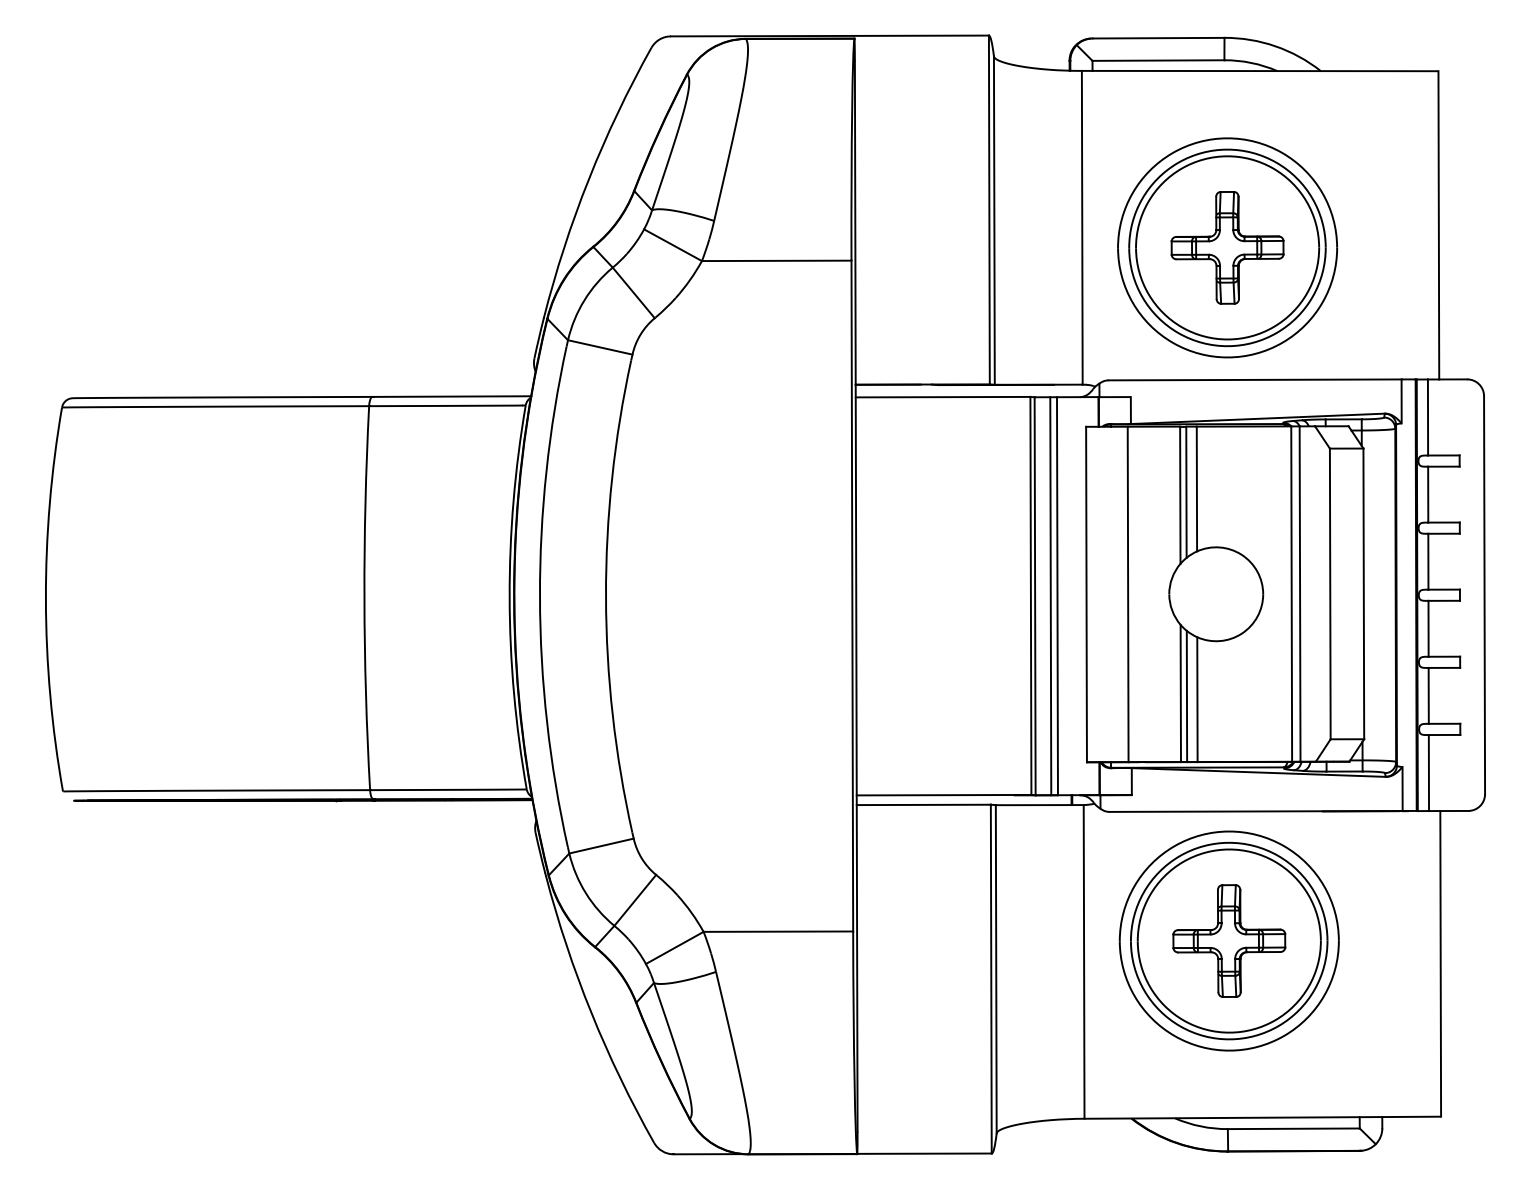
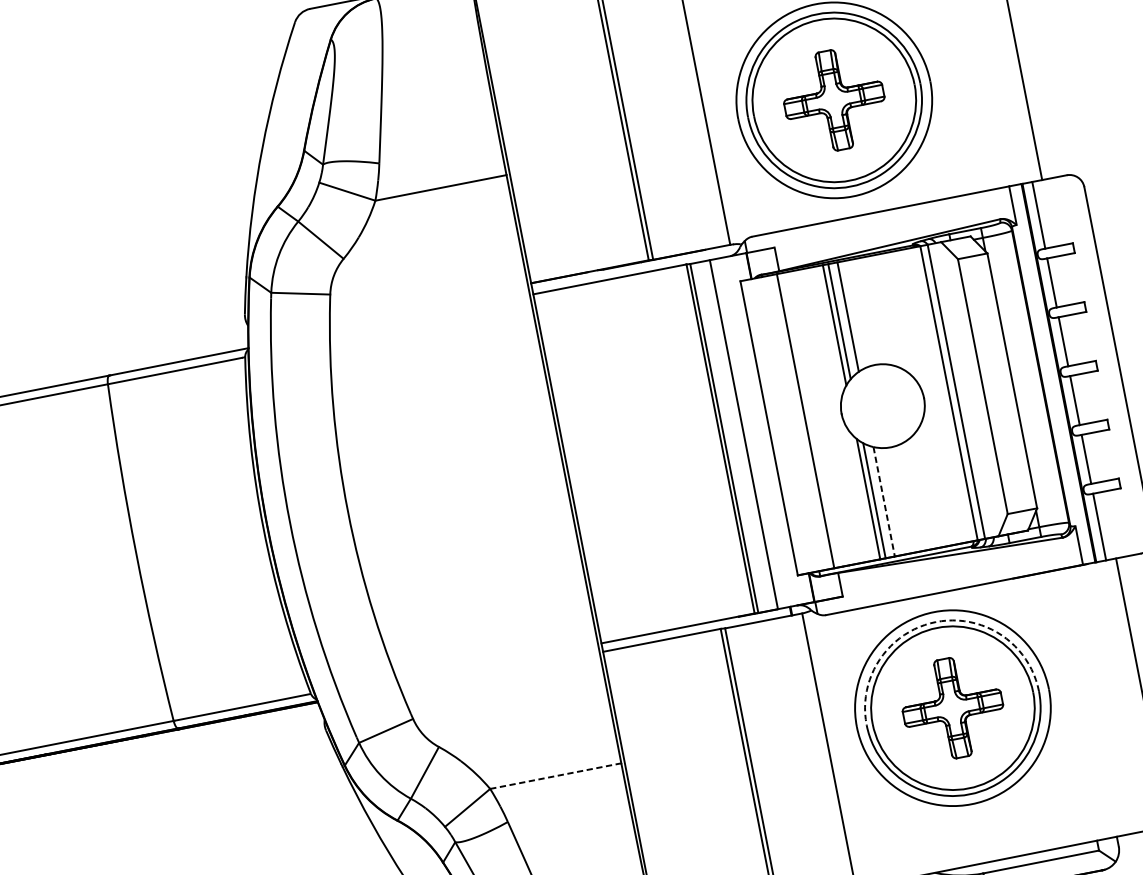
line: (1050, 596) -> (737, 436), removed
line: (1197, 700) -> (884, 502), solid -> dashed
arc: (1228, 842) -> (935, 621), solid -> dashed
line: (778, 931) -> (555, 775), solid -> dashed

